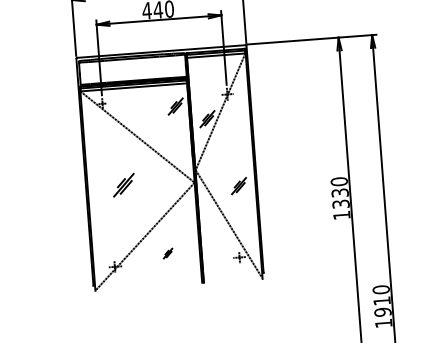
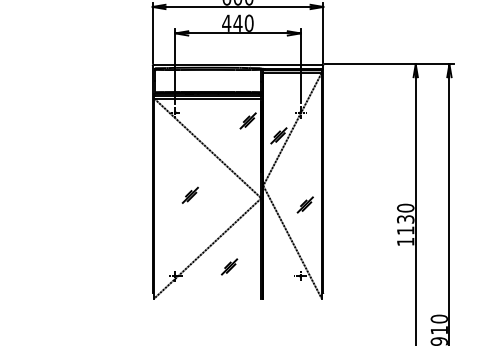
part: (122, 184) -> (189, 194), size x0.71
text: (340, 204) -> (405, 230), 1330 -> 1130
part: (168, 253) -> (229, 266), size x1.67

